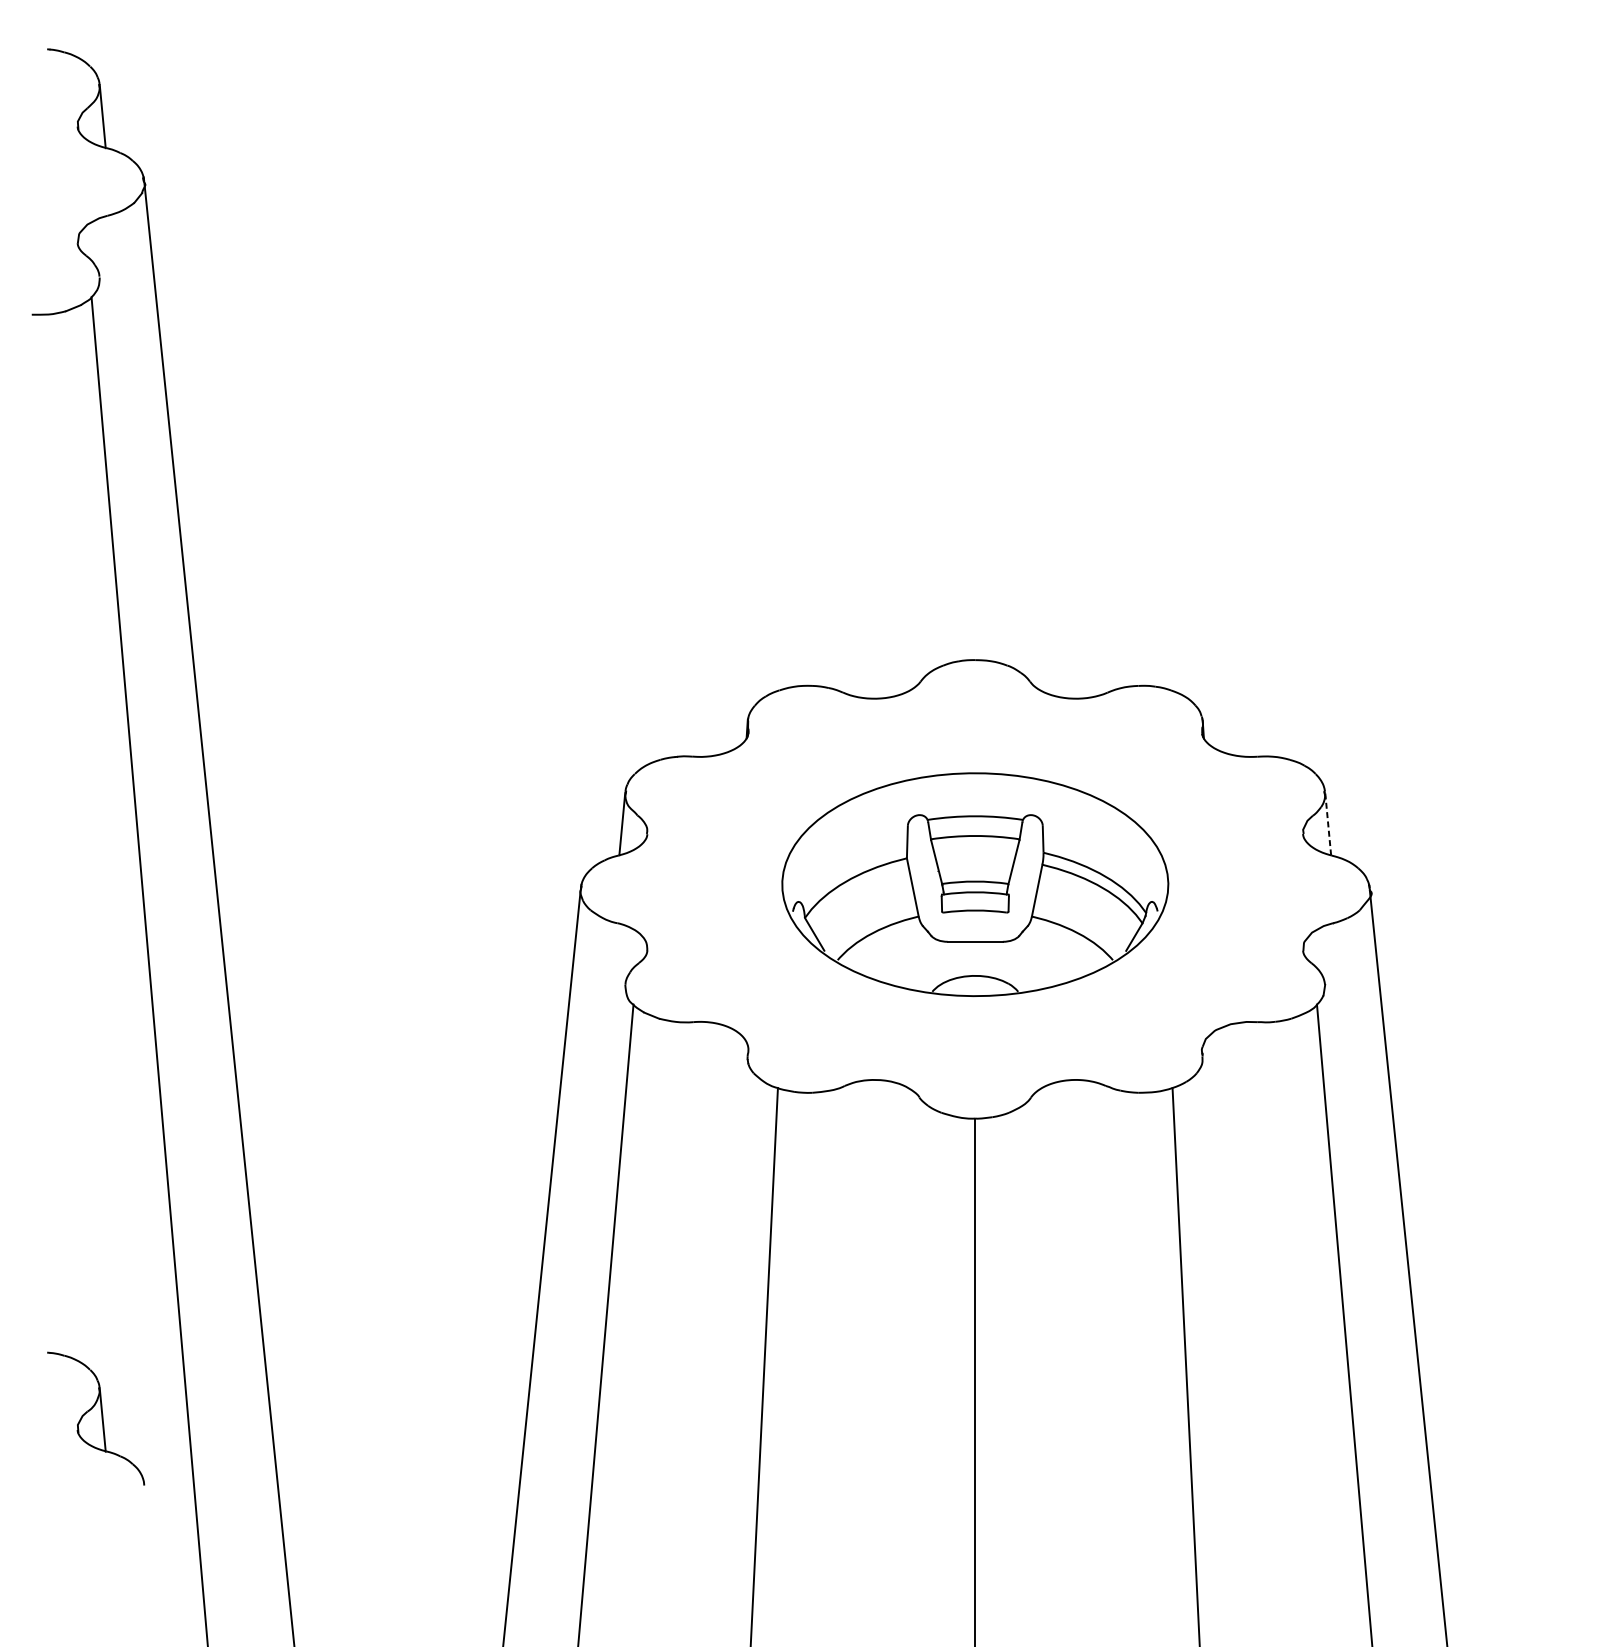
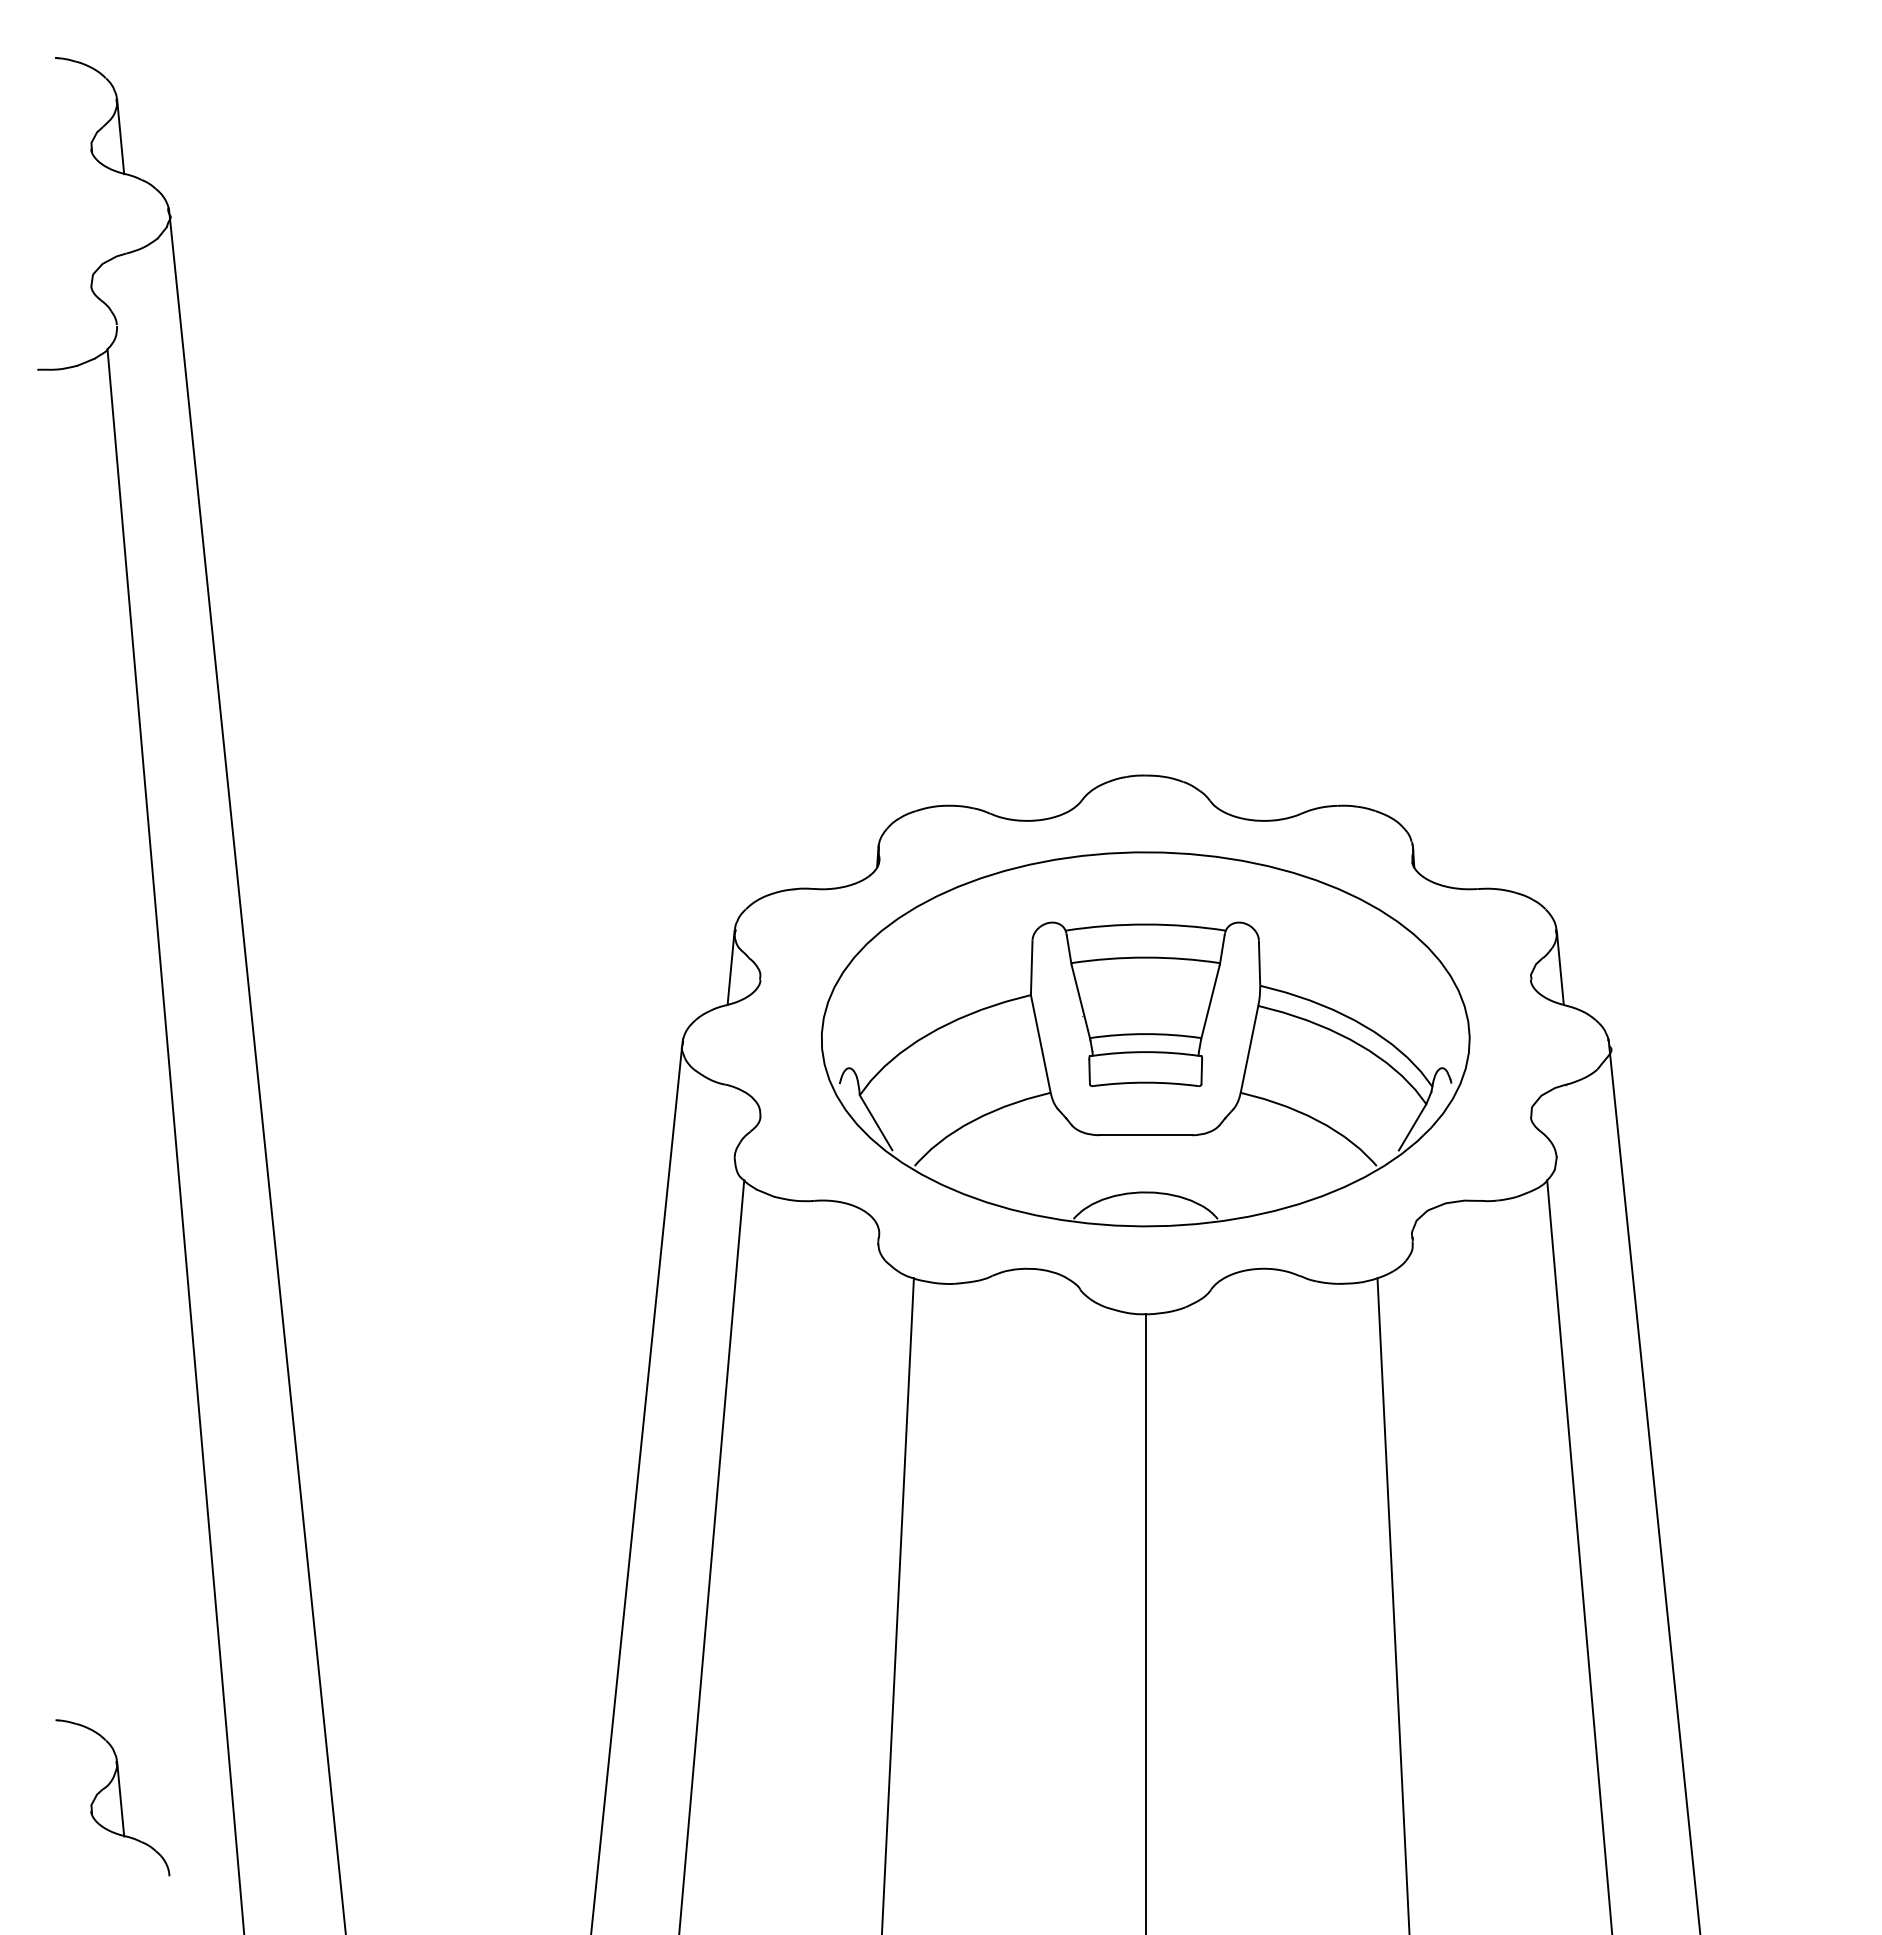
line: (1328, 823) -> (1560, 967), dashed -> solid
part: (975, 884) -> (1145, 1039), size x1.43
part: (95, 1418) -> (112, 1797), moved

